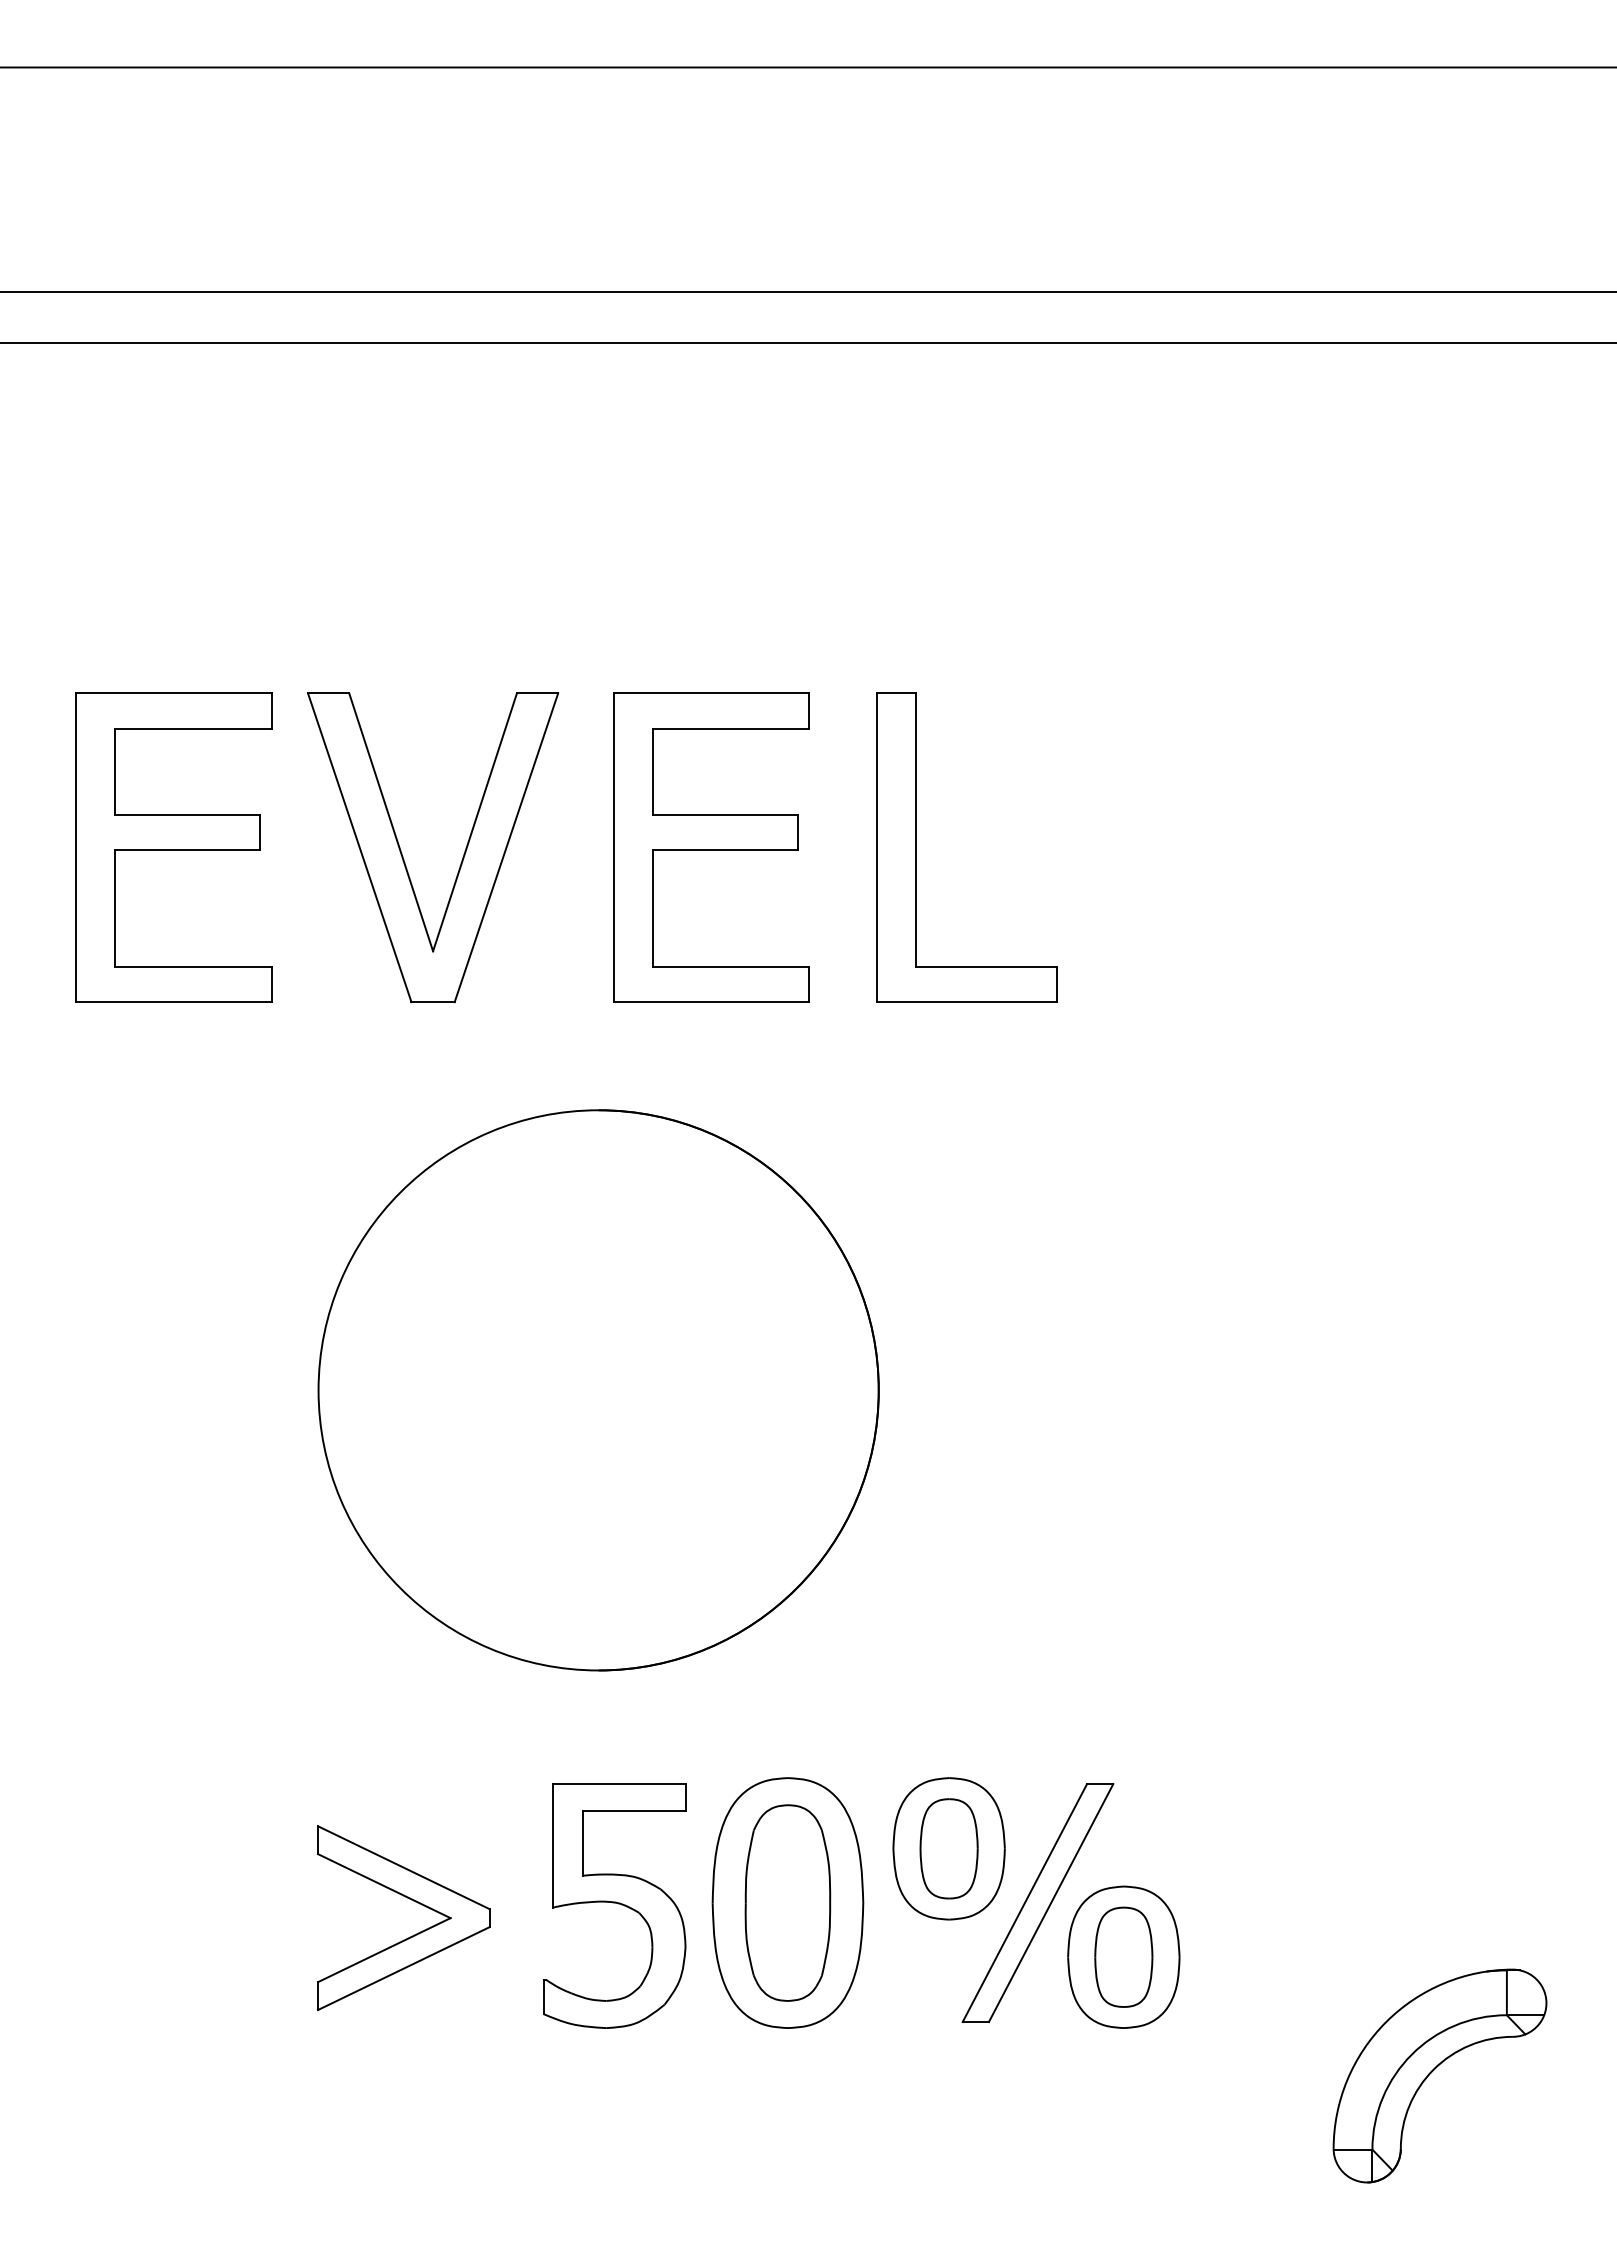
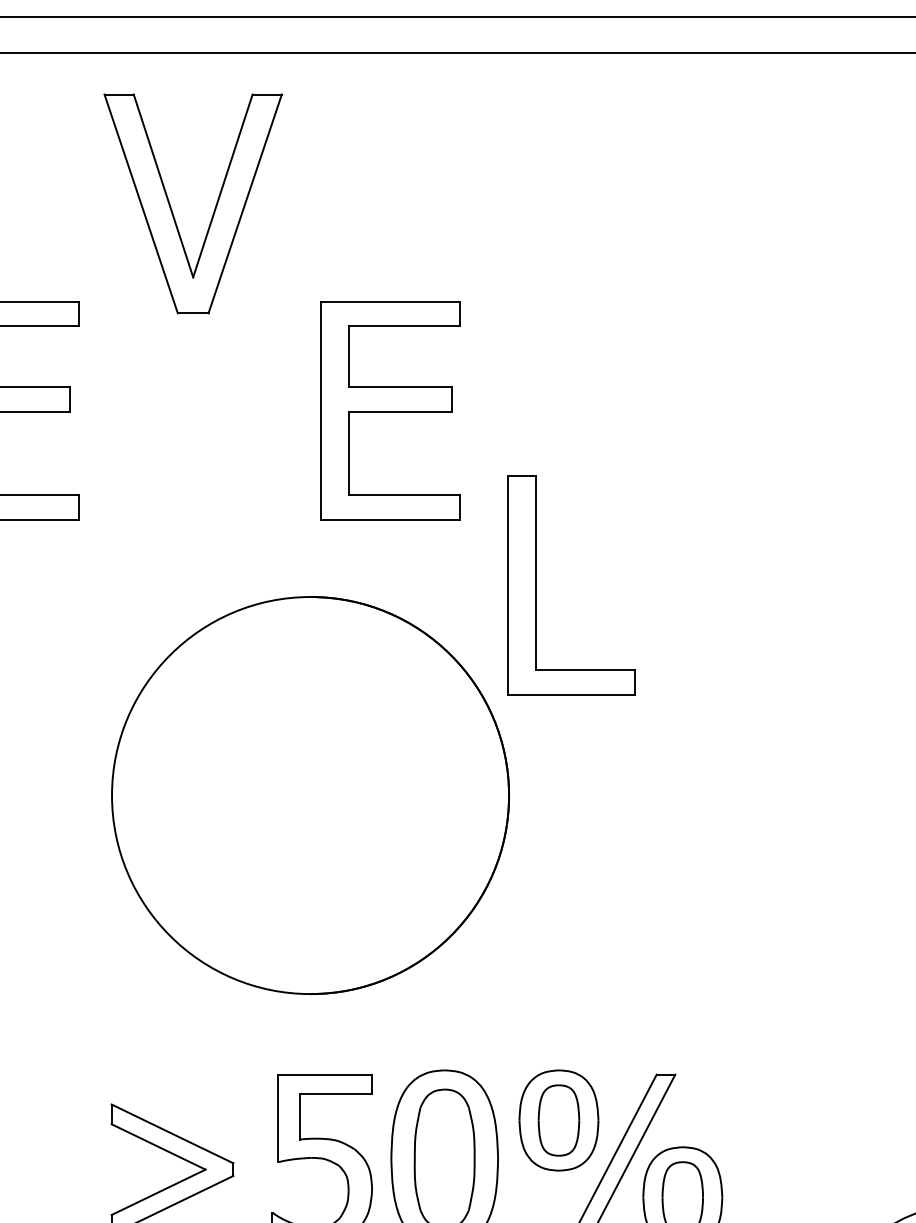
part: (916, 847) -> (535, 585), moved
part: (462, 857) -> (214, 210), moved

